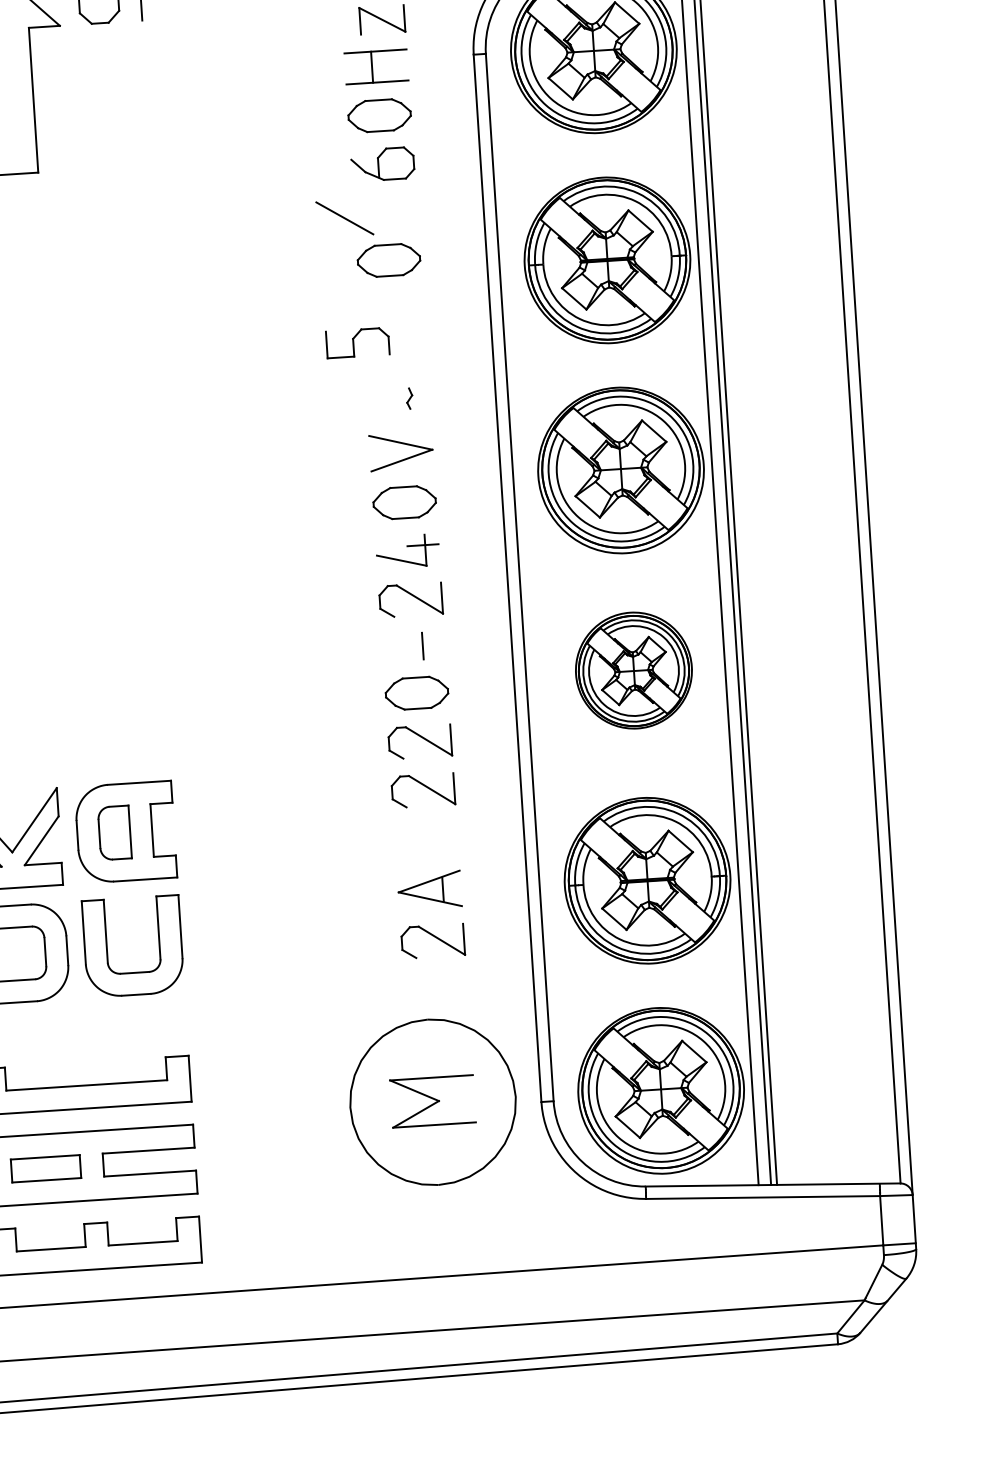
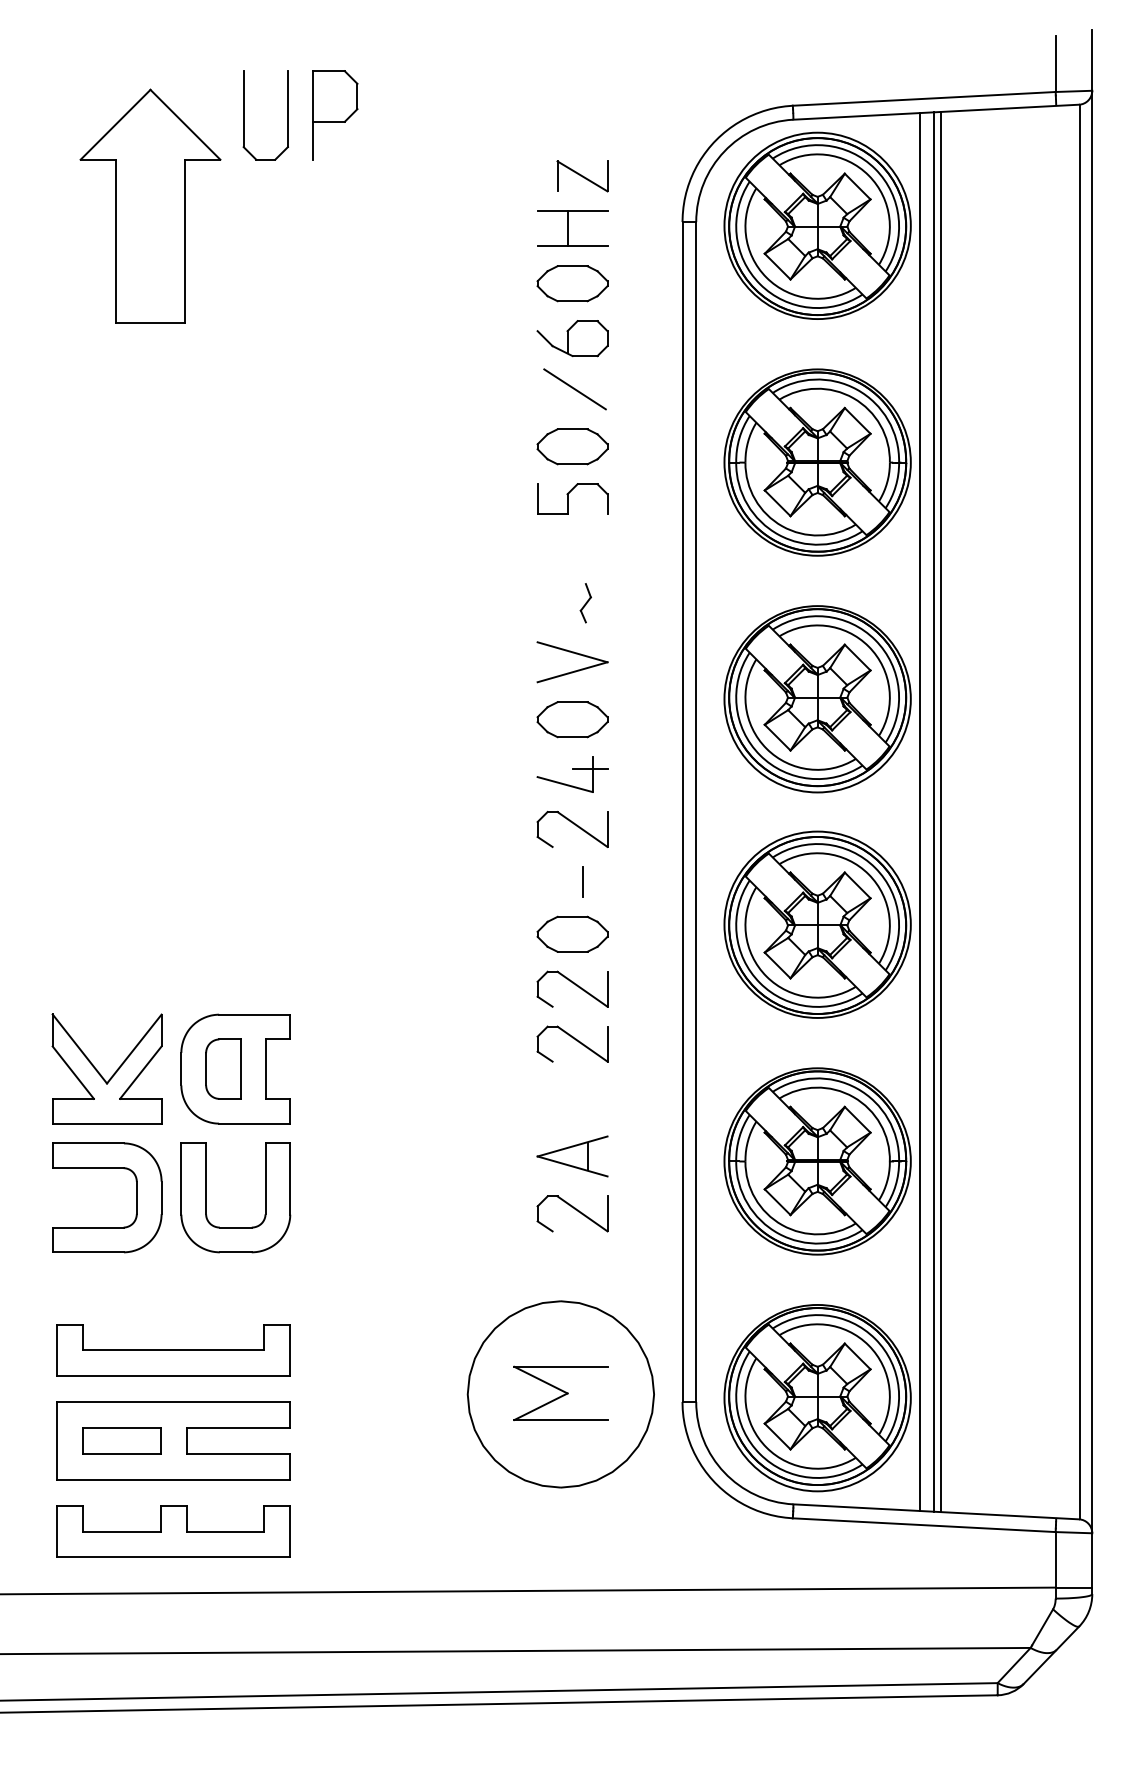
line: (344, 218) -> (574, 389), moved
part: (357, 342) -> (572, 498), moved
part: (409, 398) -> (585, 603), size x1.67
part: (633, 670) -> (817, 924), size x1.43

